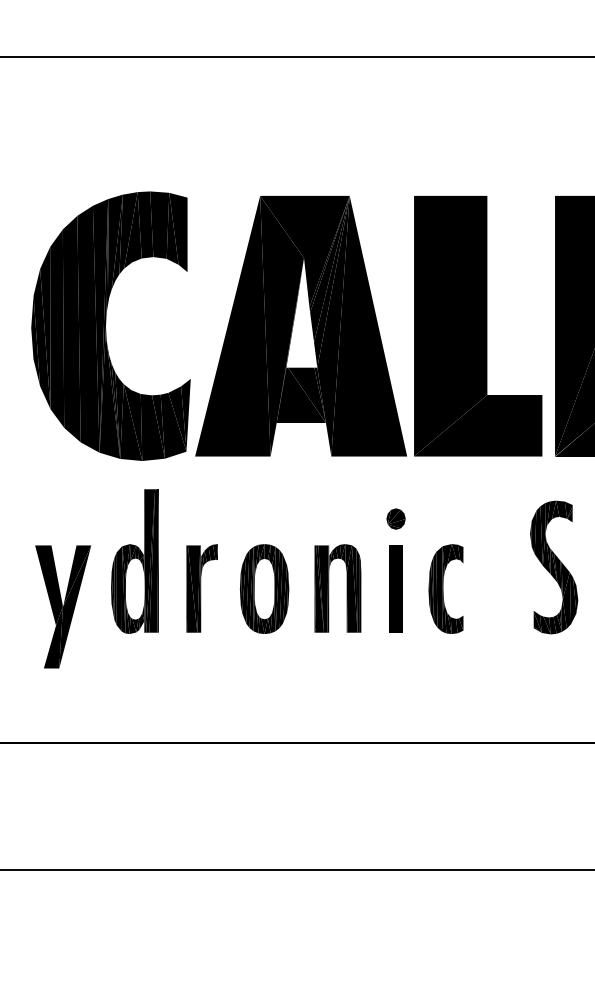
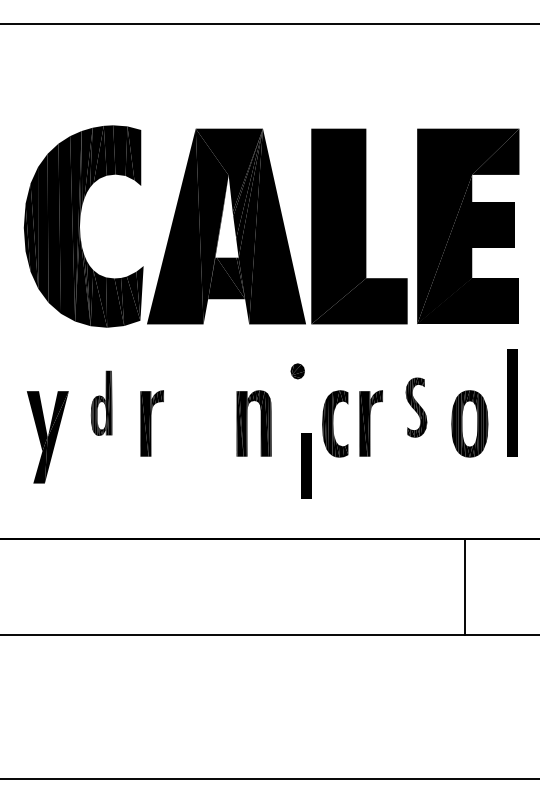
part: (134, 561) -> (101, 403), size x0.6
part: (554, 567) -> (416, 407), size x0.6
part: (263, 588) -> (198, 423), removed
part: (395, 588) -> (306, 465), moved
part: (492, 588) -> (370, 423), added

